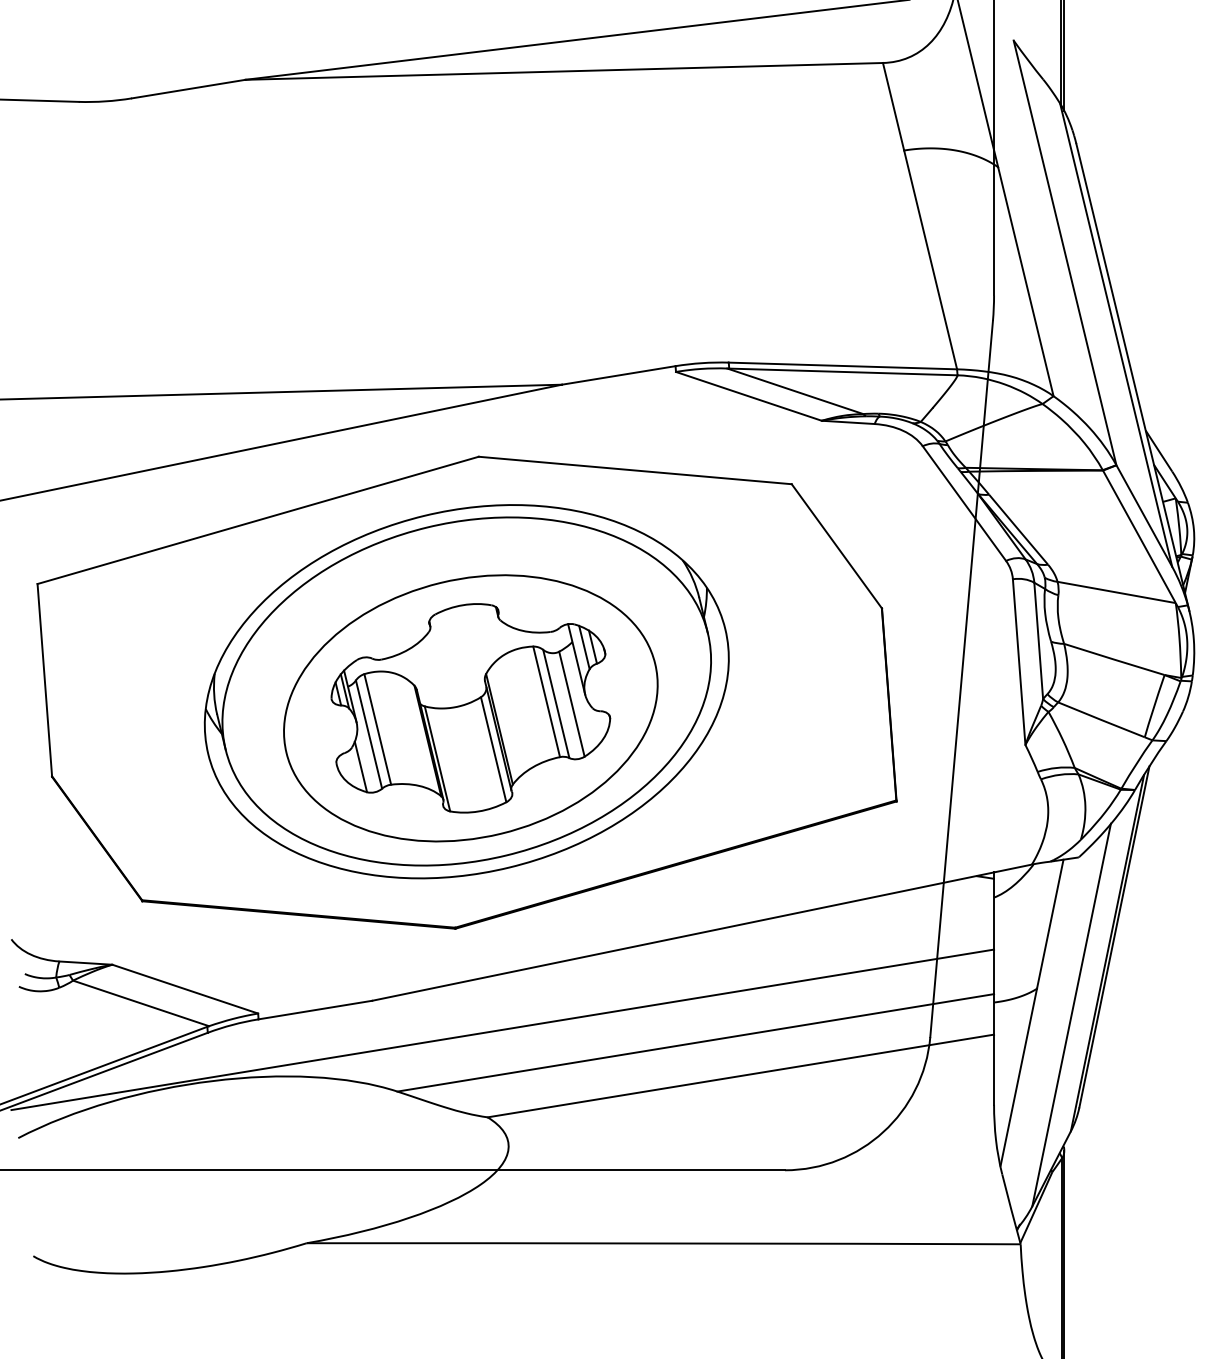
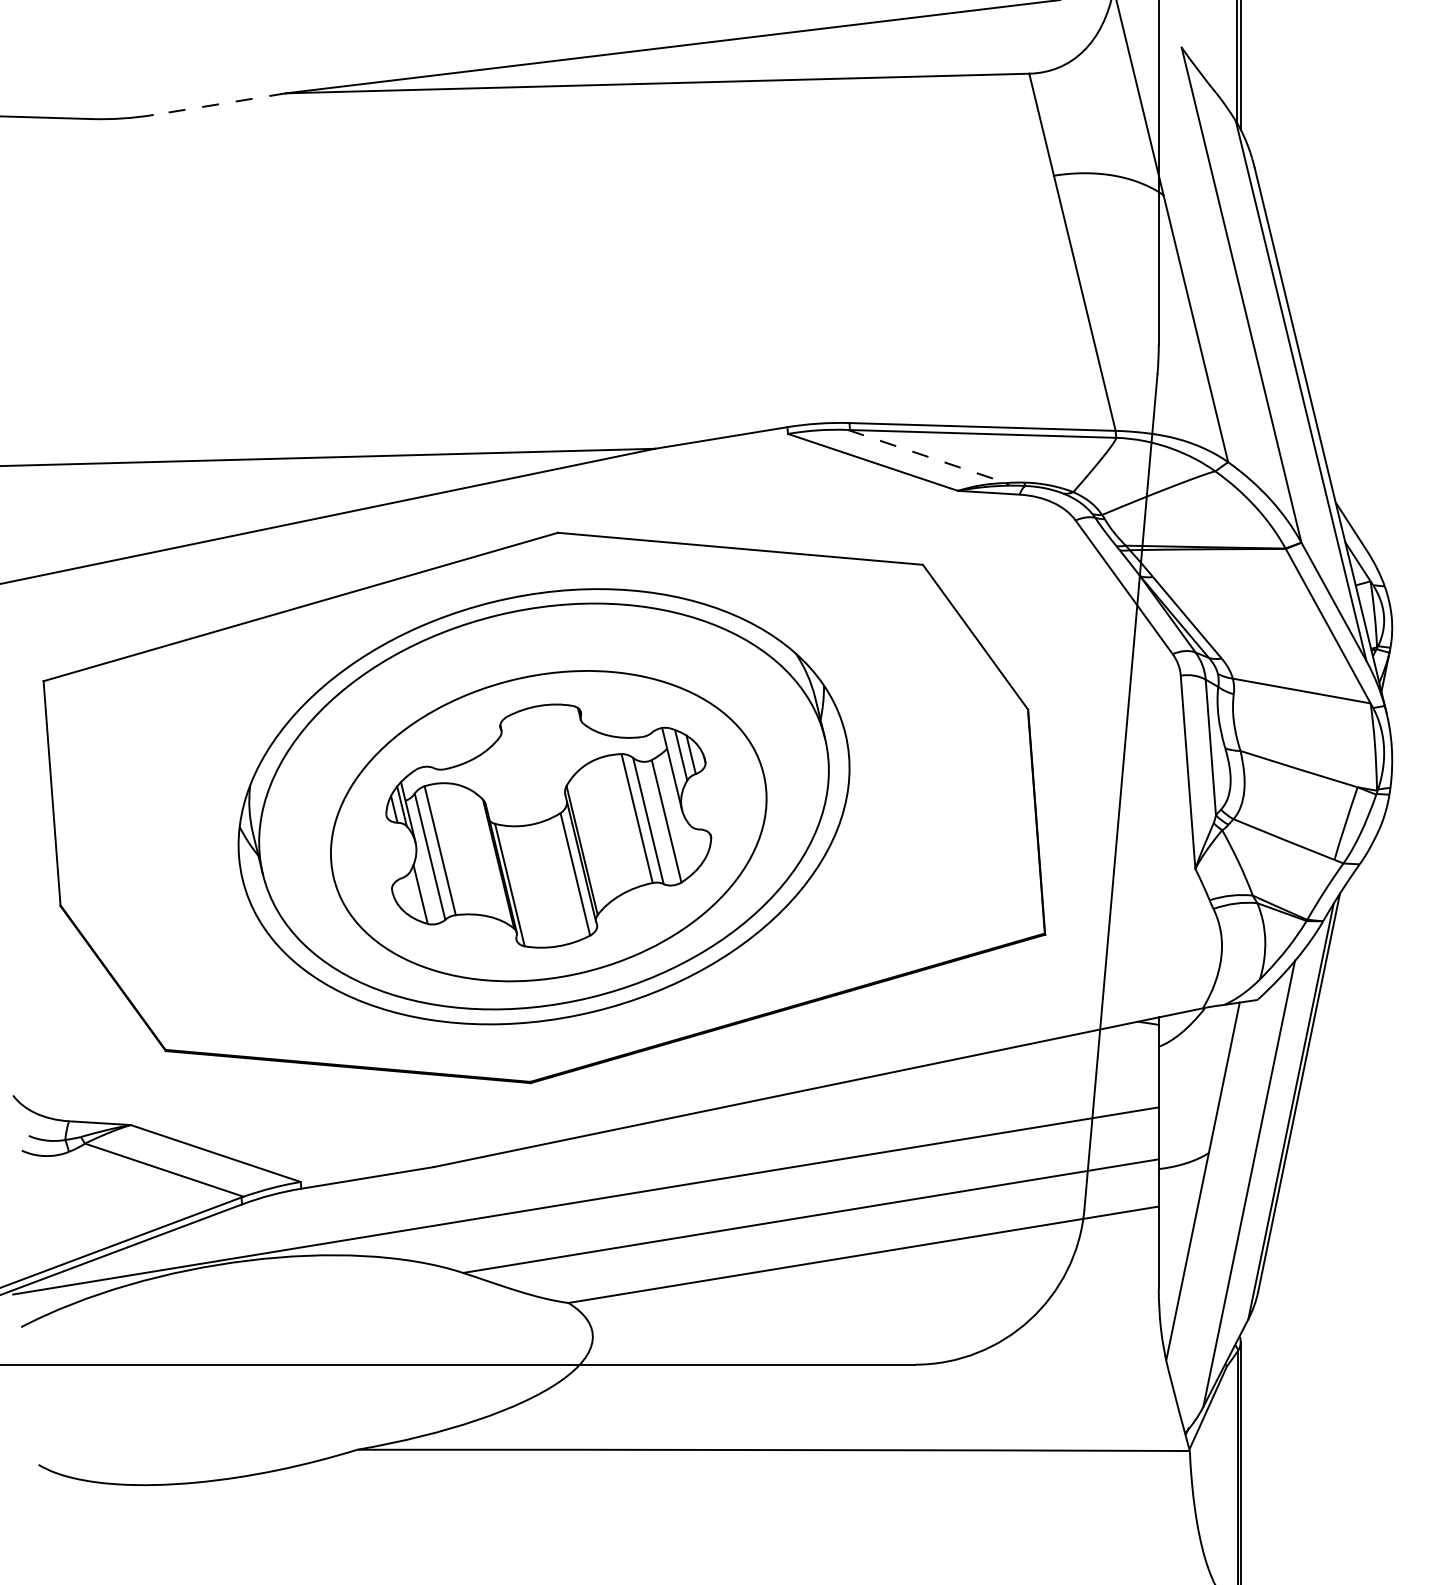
line: (188, 89) -> (219, 104), solid -> dashed
line: (795, 391) -> (927, 456), solid -> dashed

